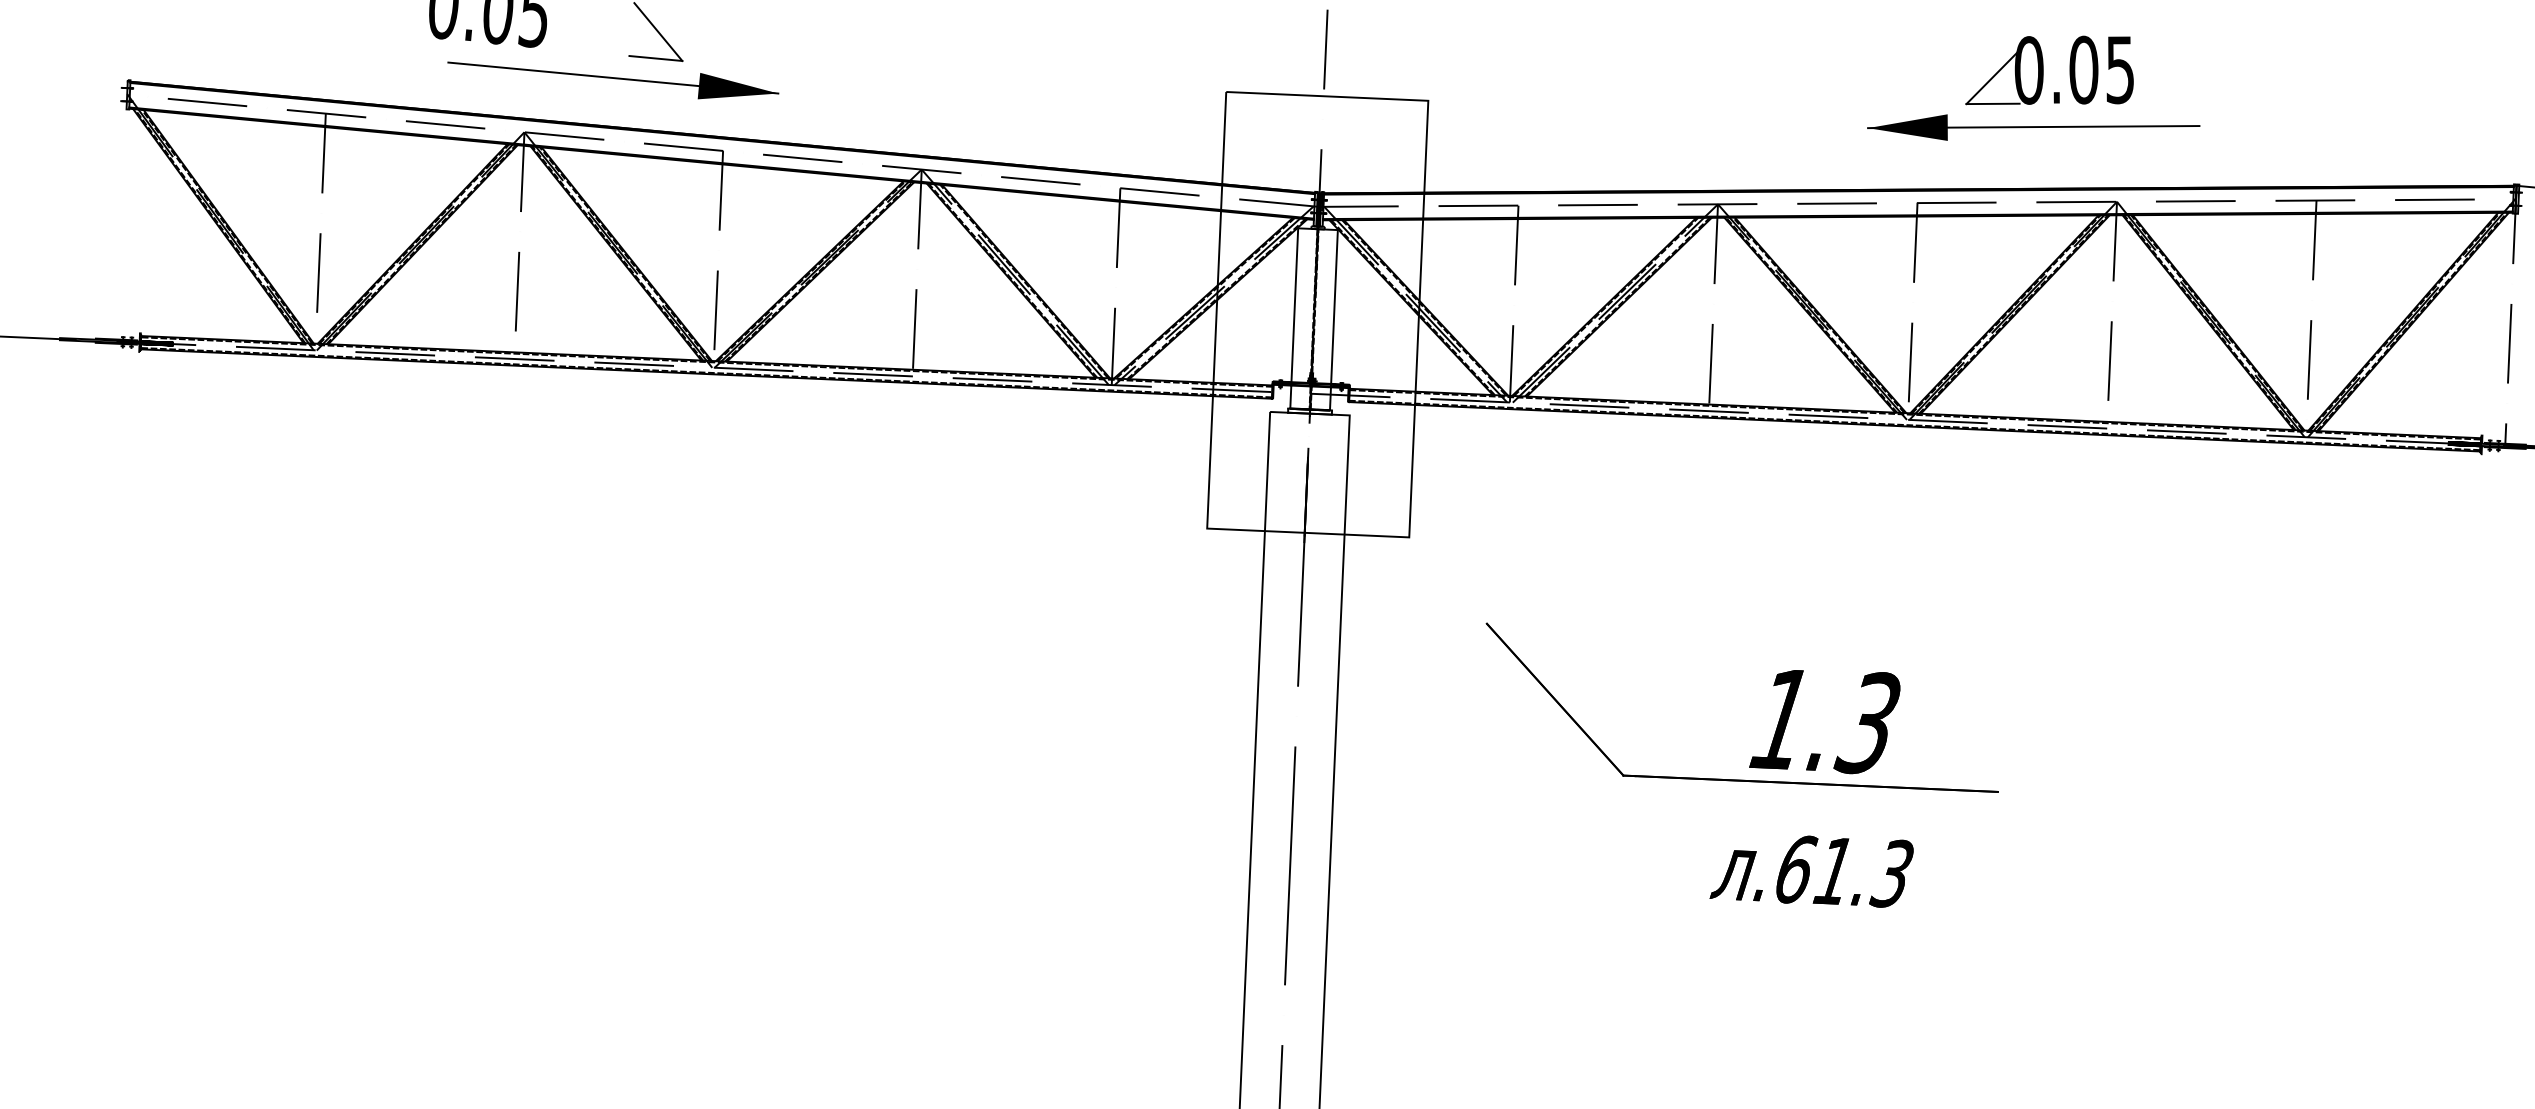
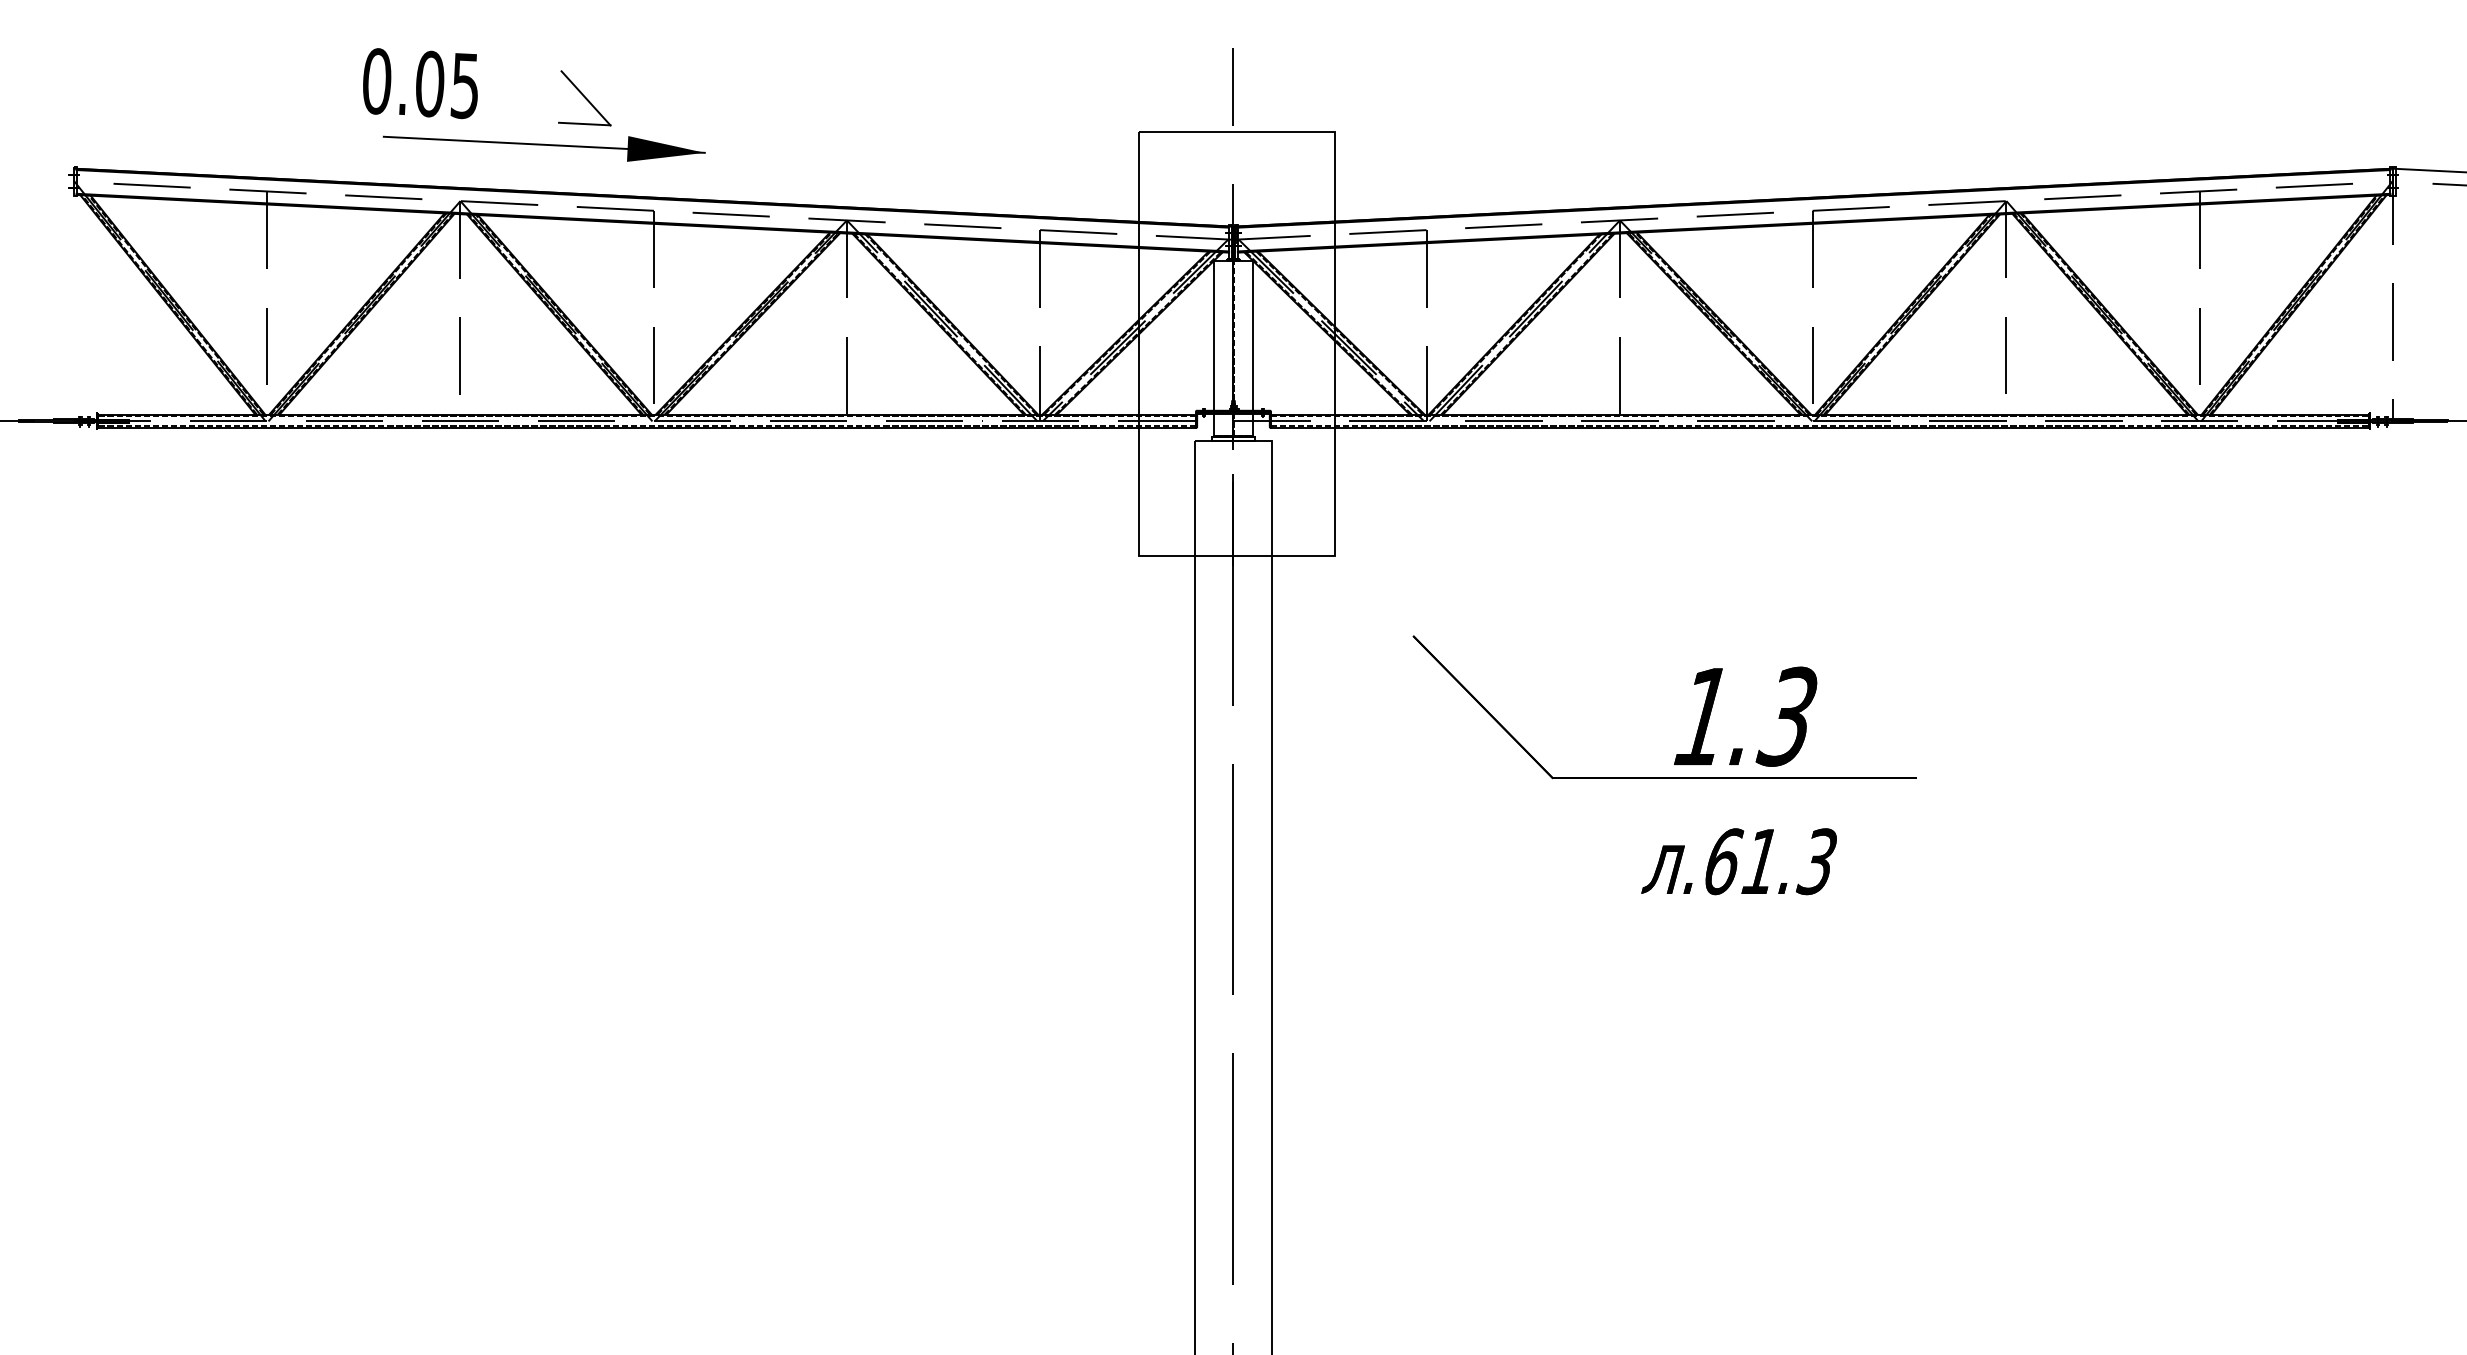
part: (2035, 88) -> (1922, 94), removed

